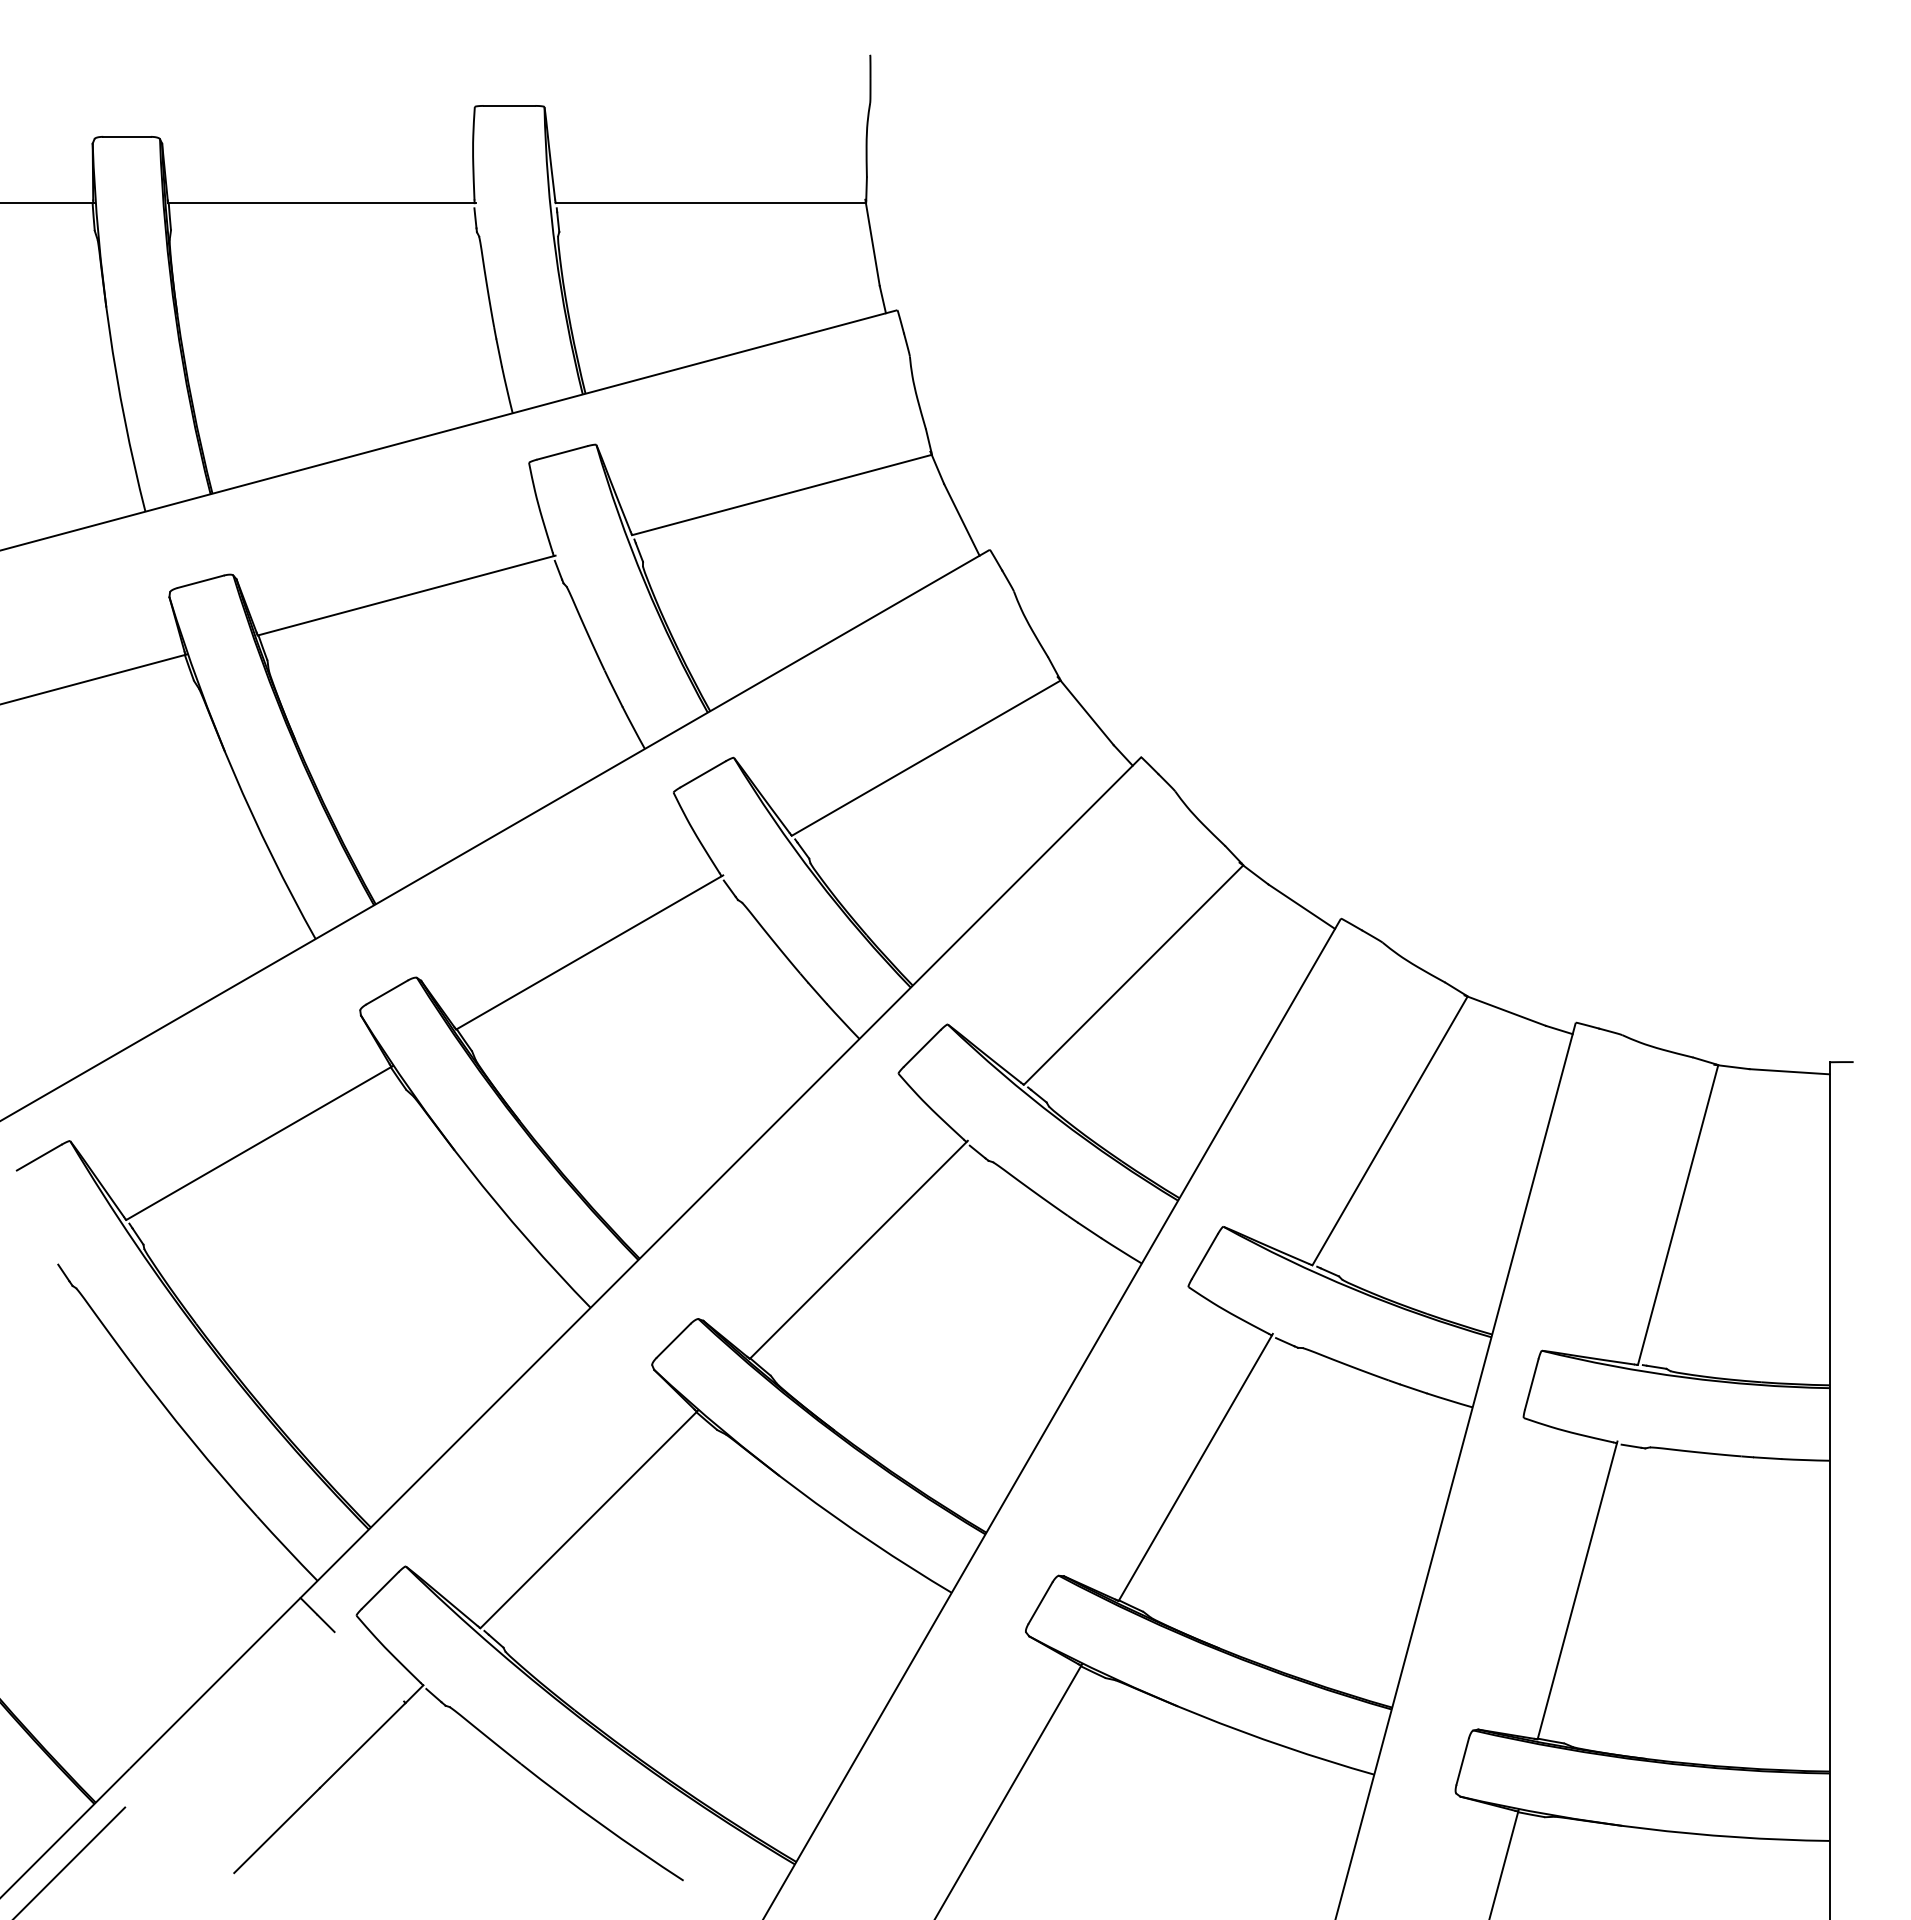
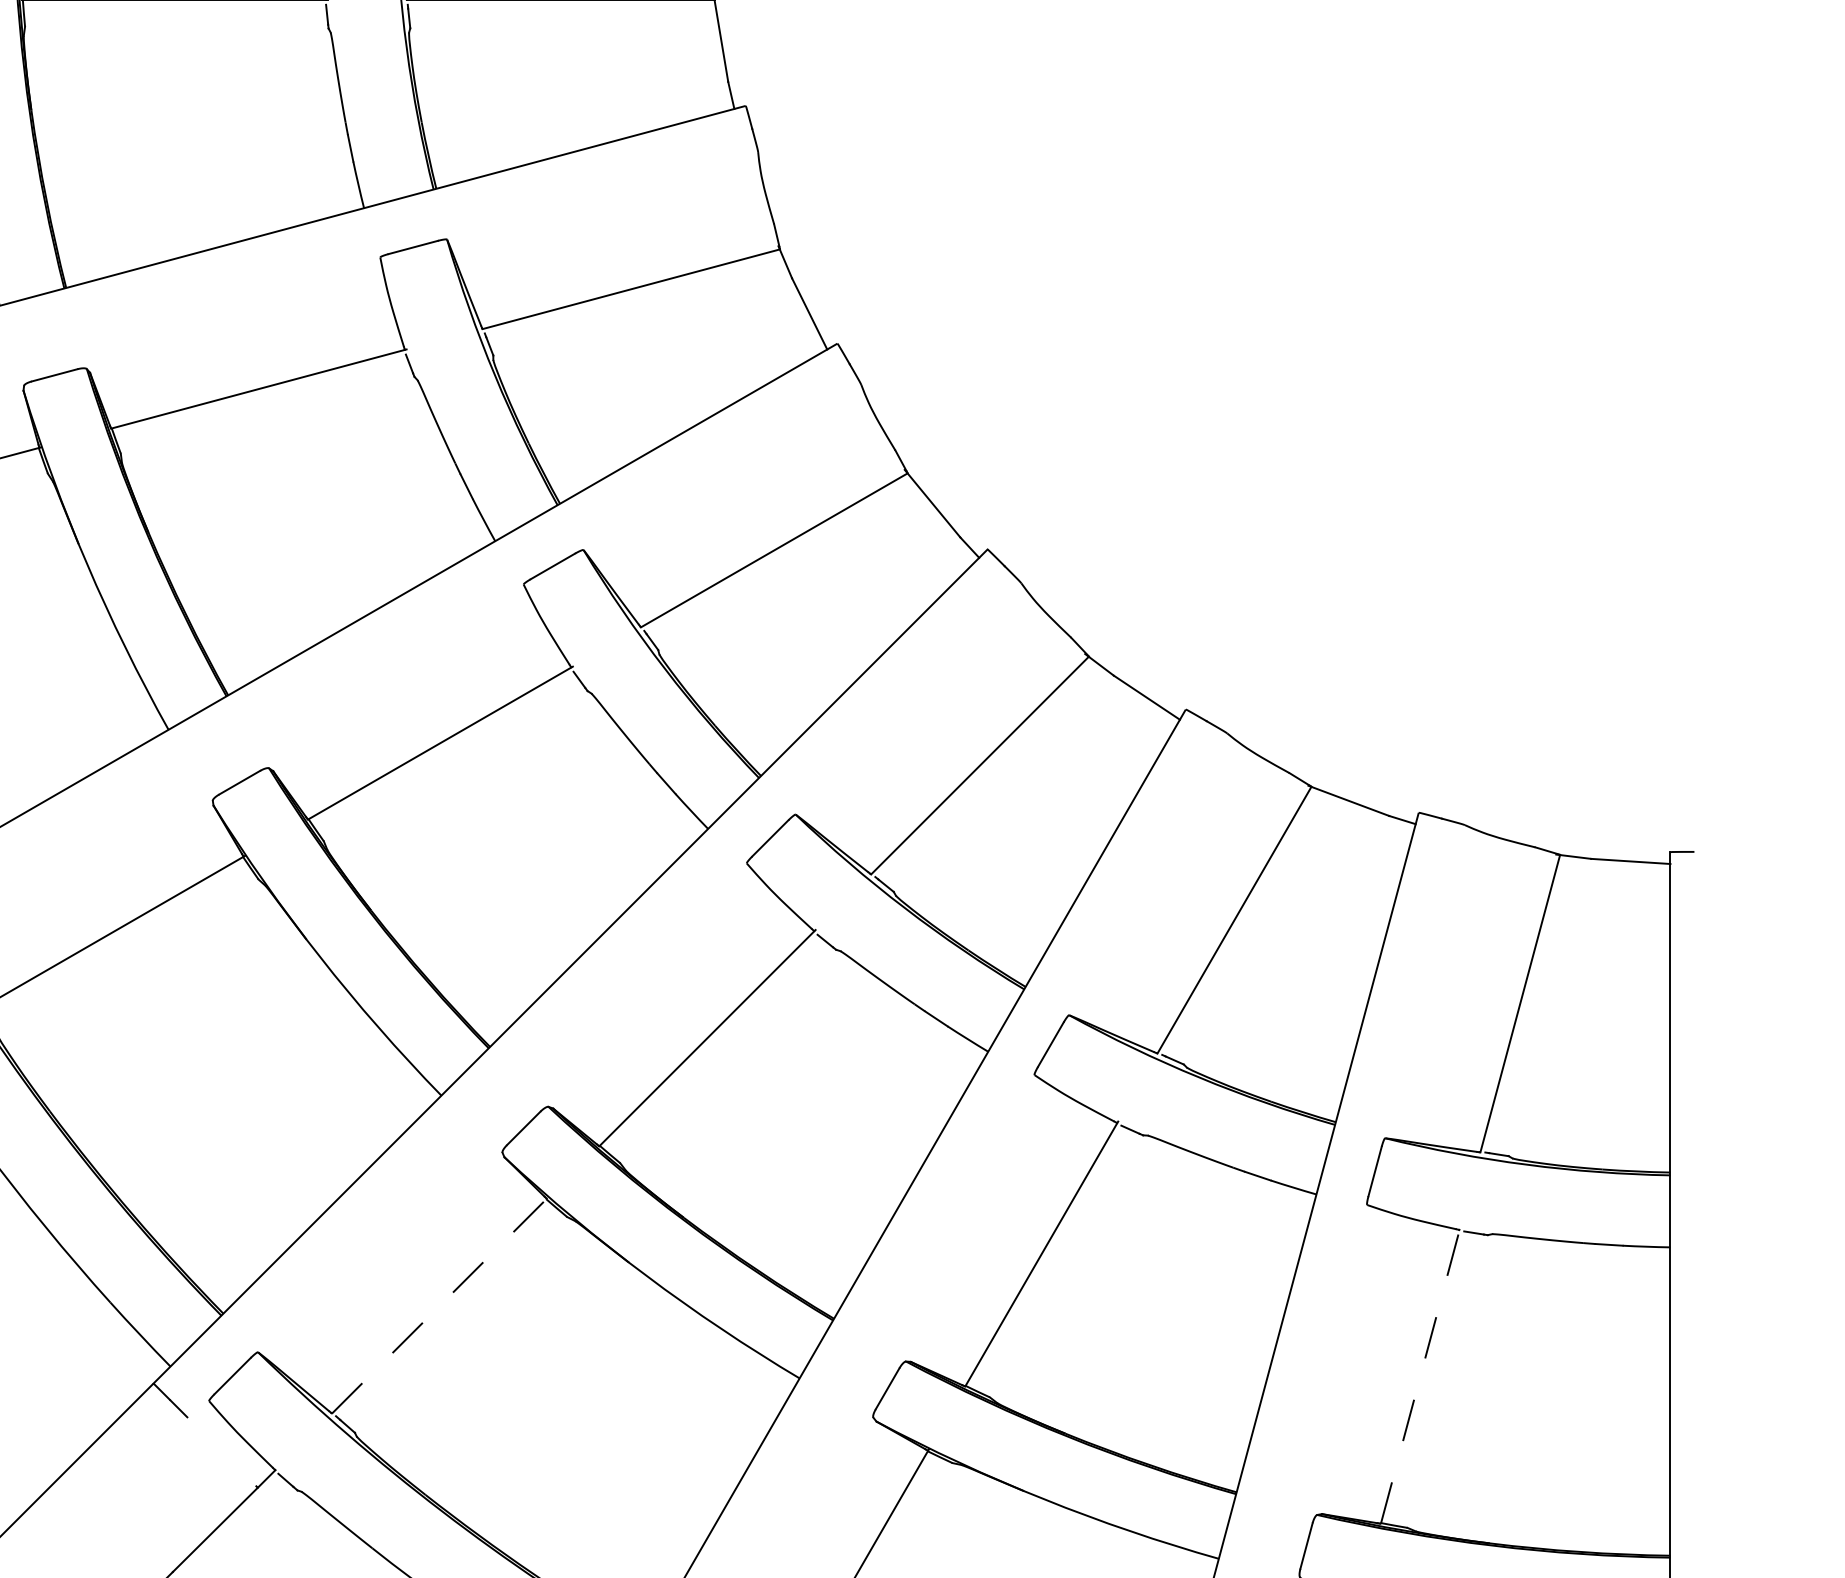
line: (589, 1519) -> (440, 1305), solid -> dashed
line: (1577, 1589) -> (1420, 1375), solid -> dashed

